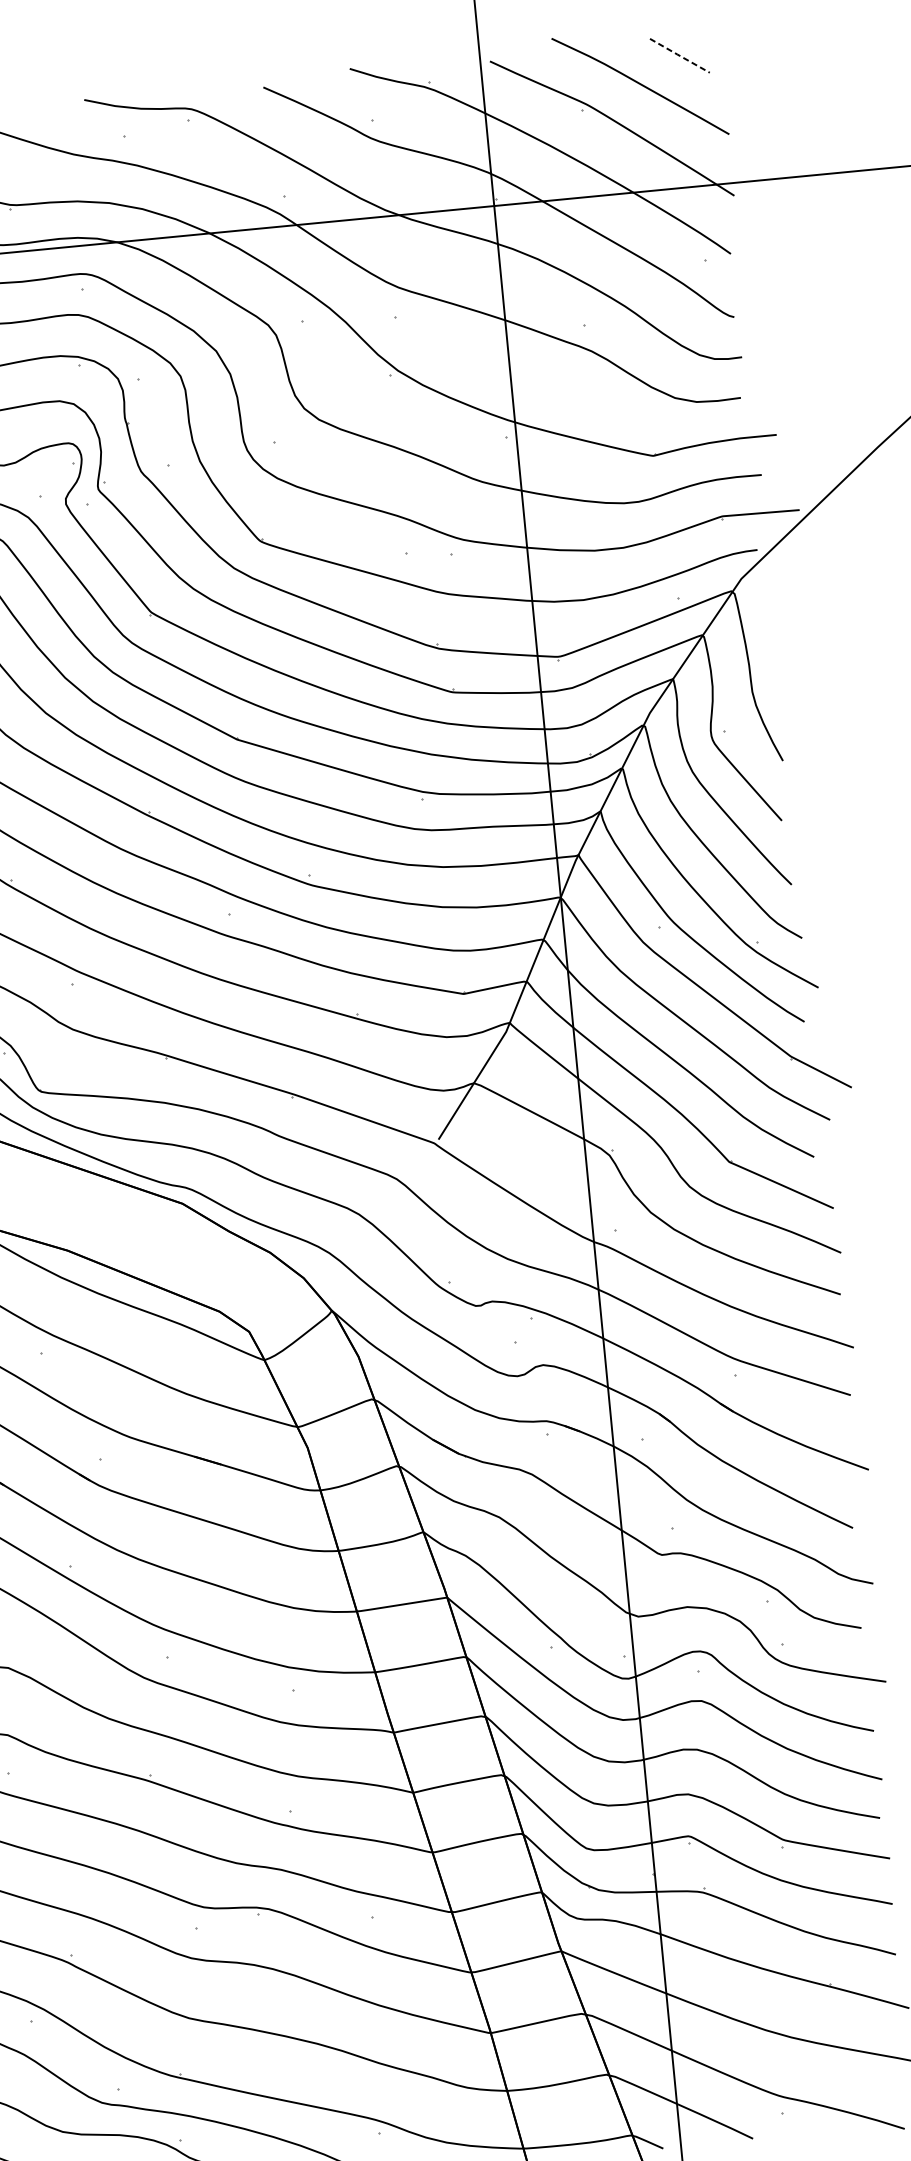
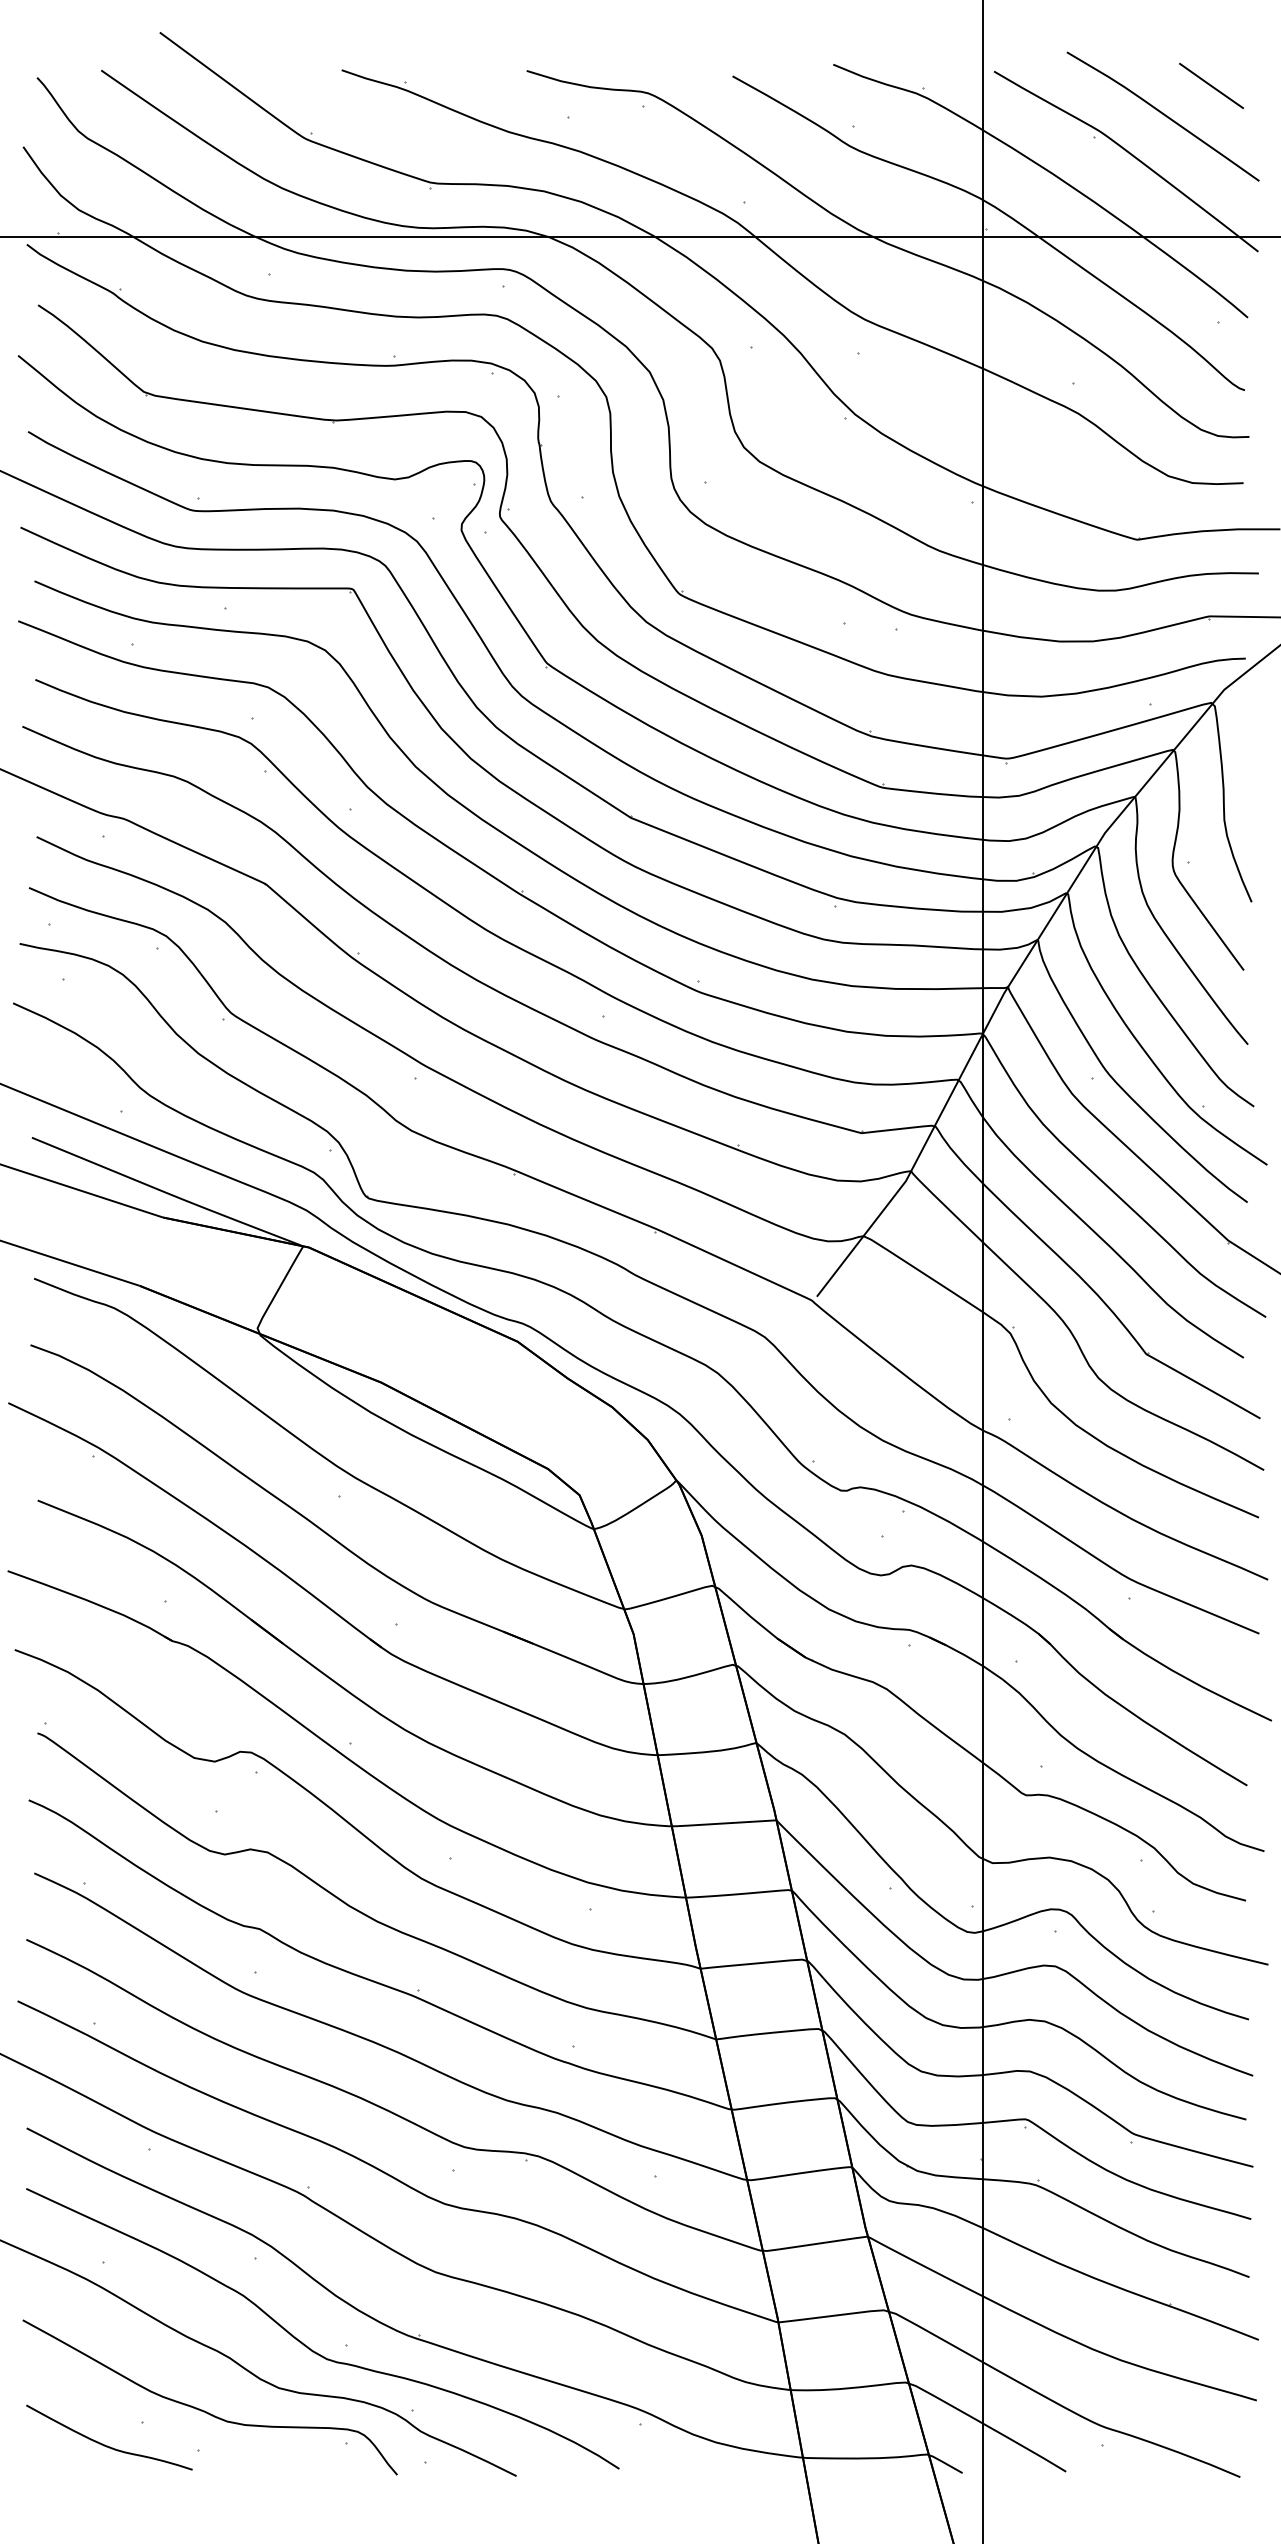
line: (679, 55) -> (1211, 85), dashed -> solid

